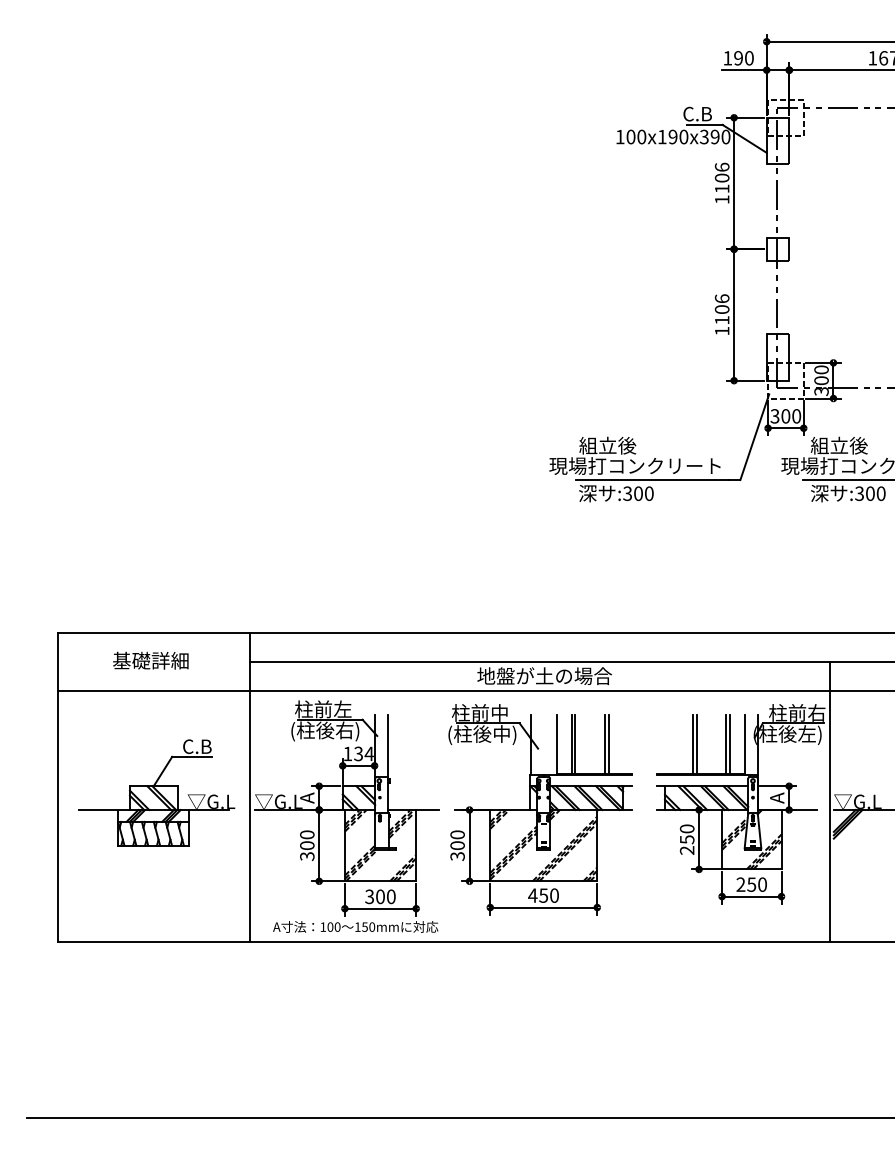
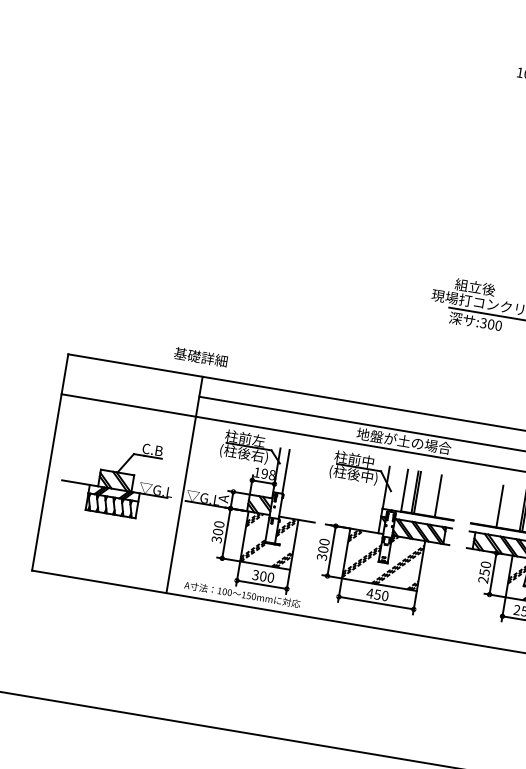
text: (150, 660) -> (200, 357), moved
line: (608, 744) -> (440, 496), removed
line: (696, 744) -> (502, 506), removed
text: (363, 753) -> (268, 474), 134 -> 198

